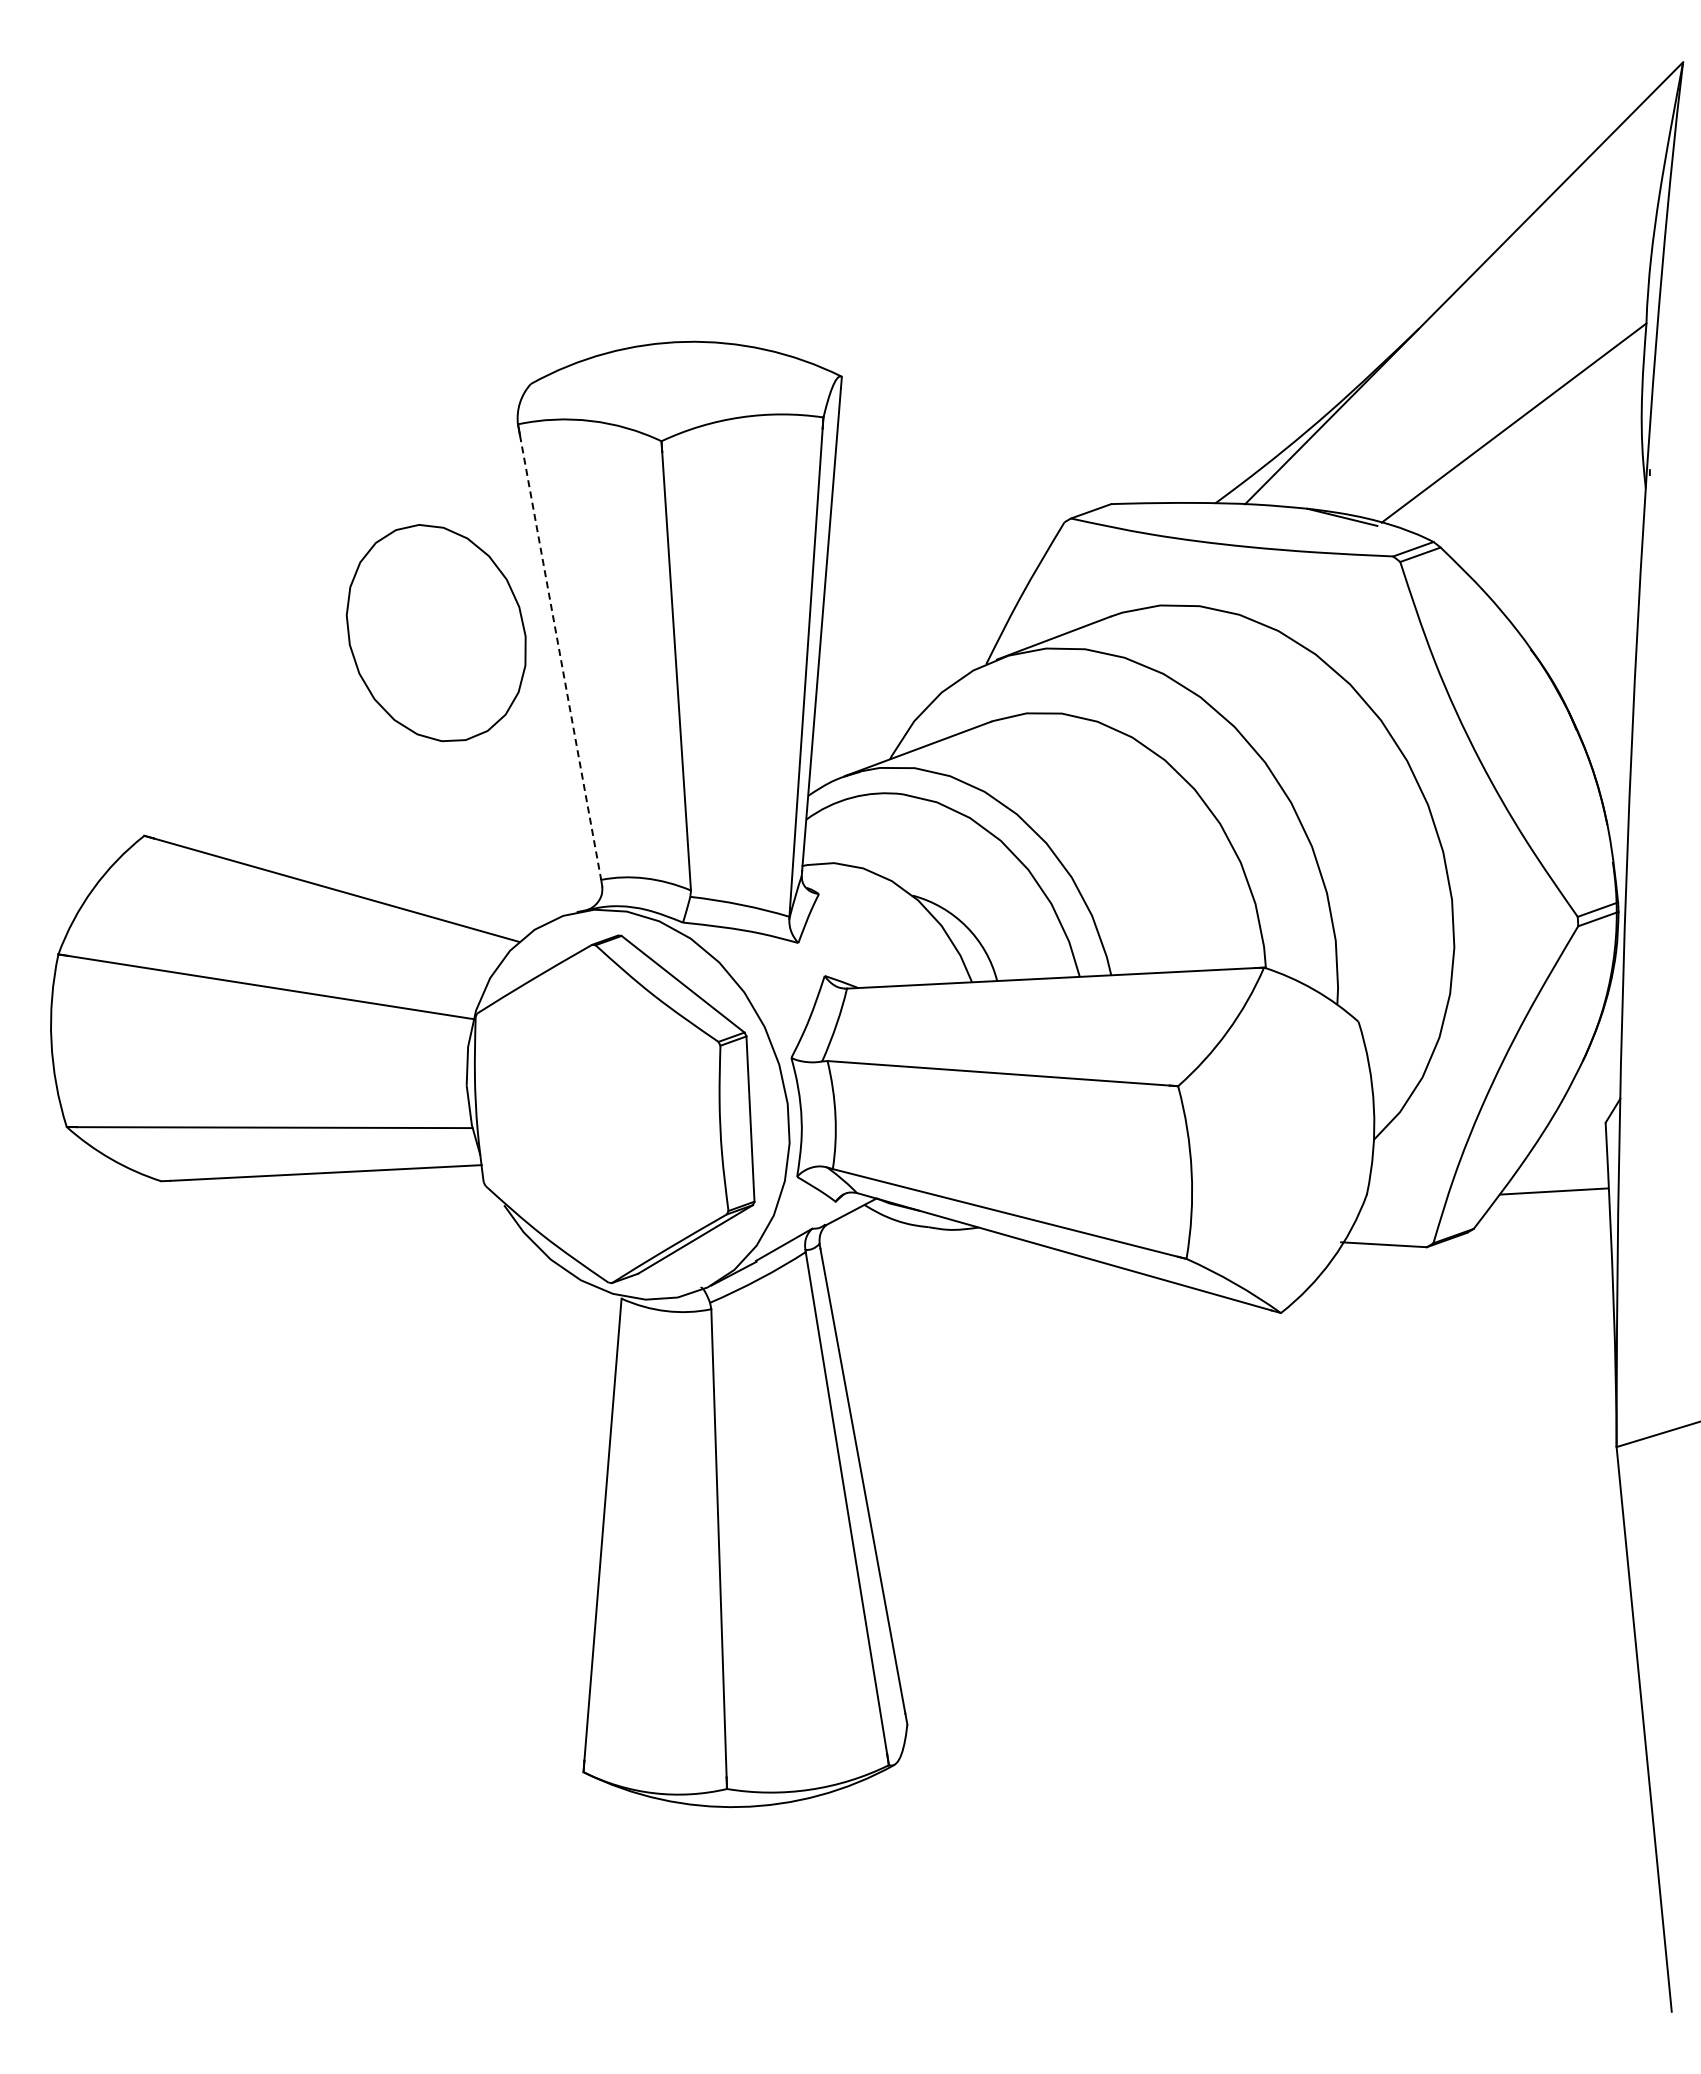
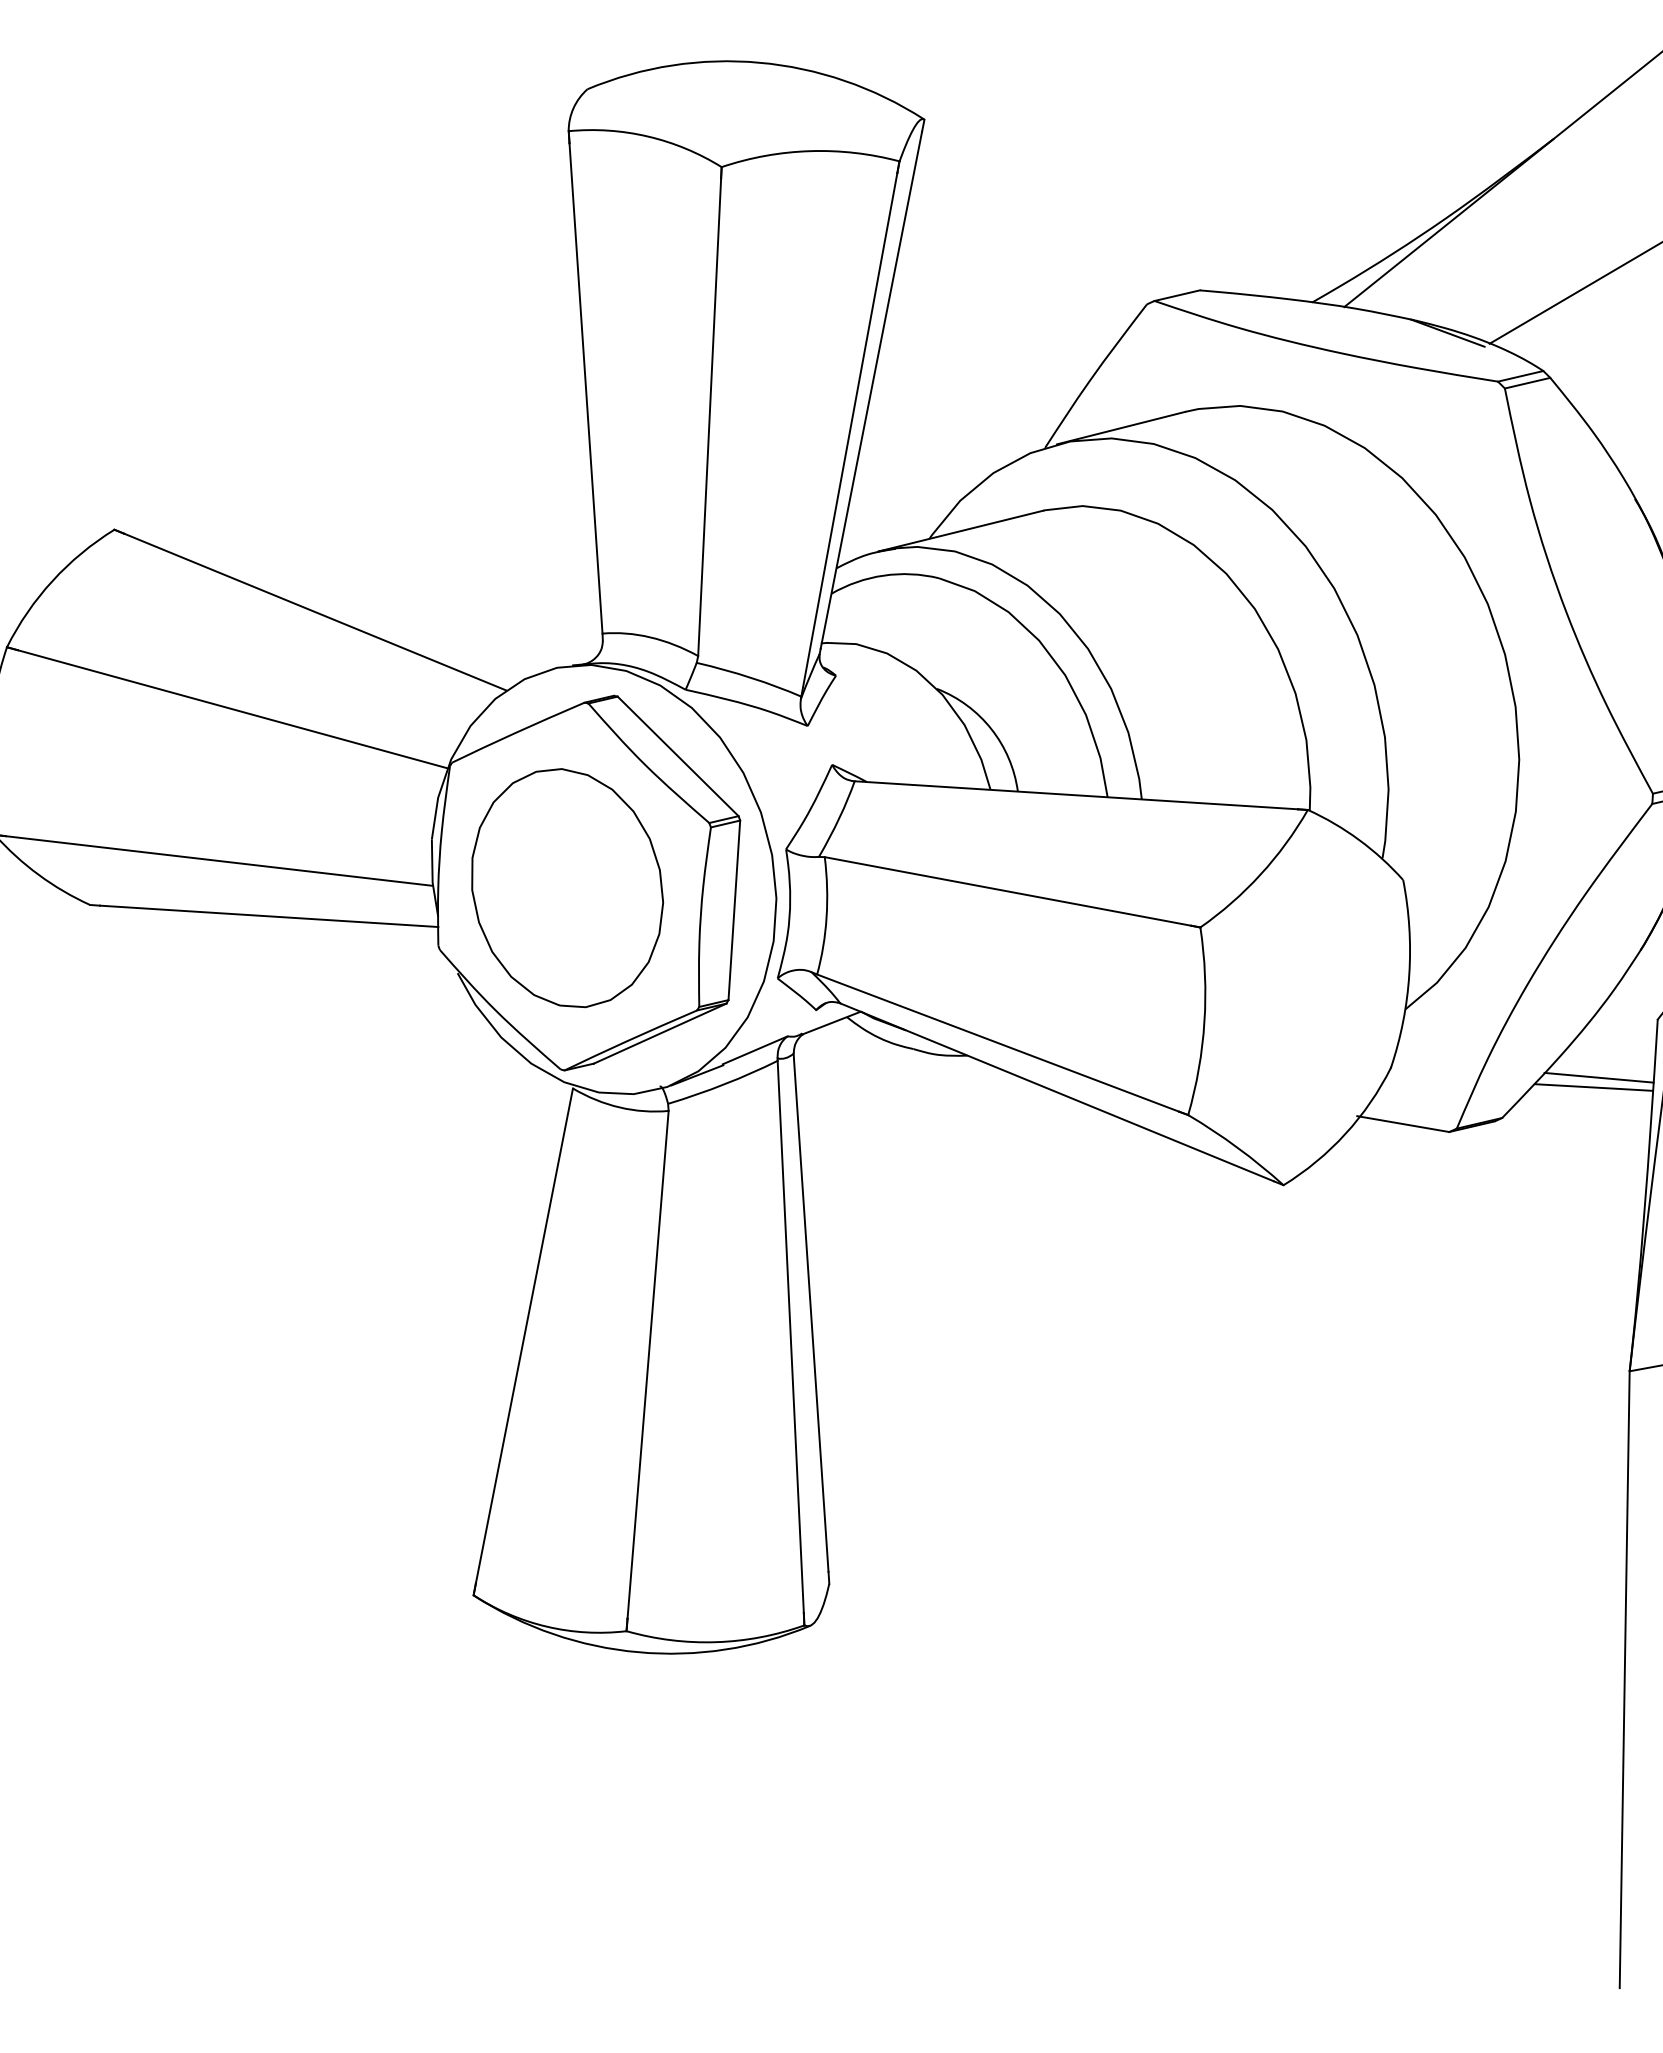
part: (435, 633) -> (566, 888), moved
line: (560, 658) -> (585, 389), dashed -> solid
line: (1557, 1181) -> (1598, 1077), added

